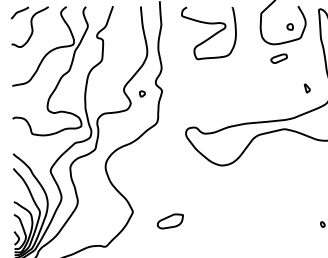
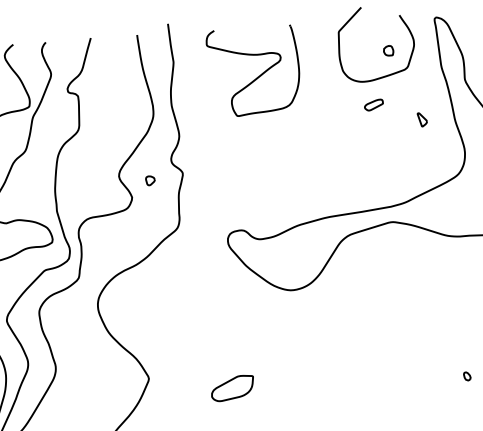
part: (278, 58) -> (372, 104), size x0.7
part: (307, 88) -> (422, 119), moved
part: (169, 221) -> (231, 388), moved

